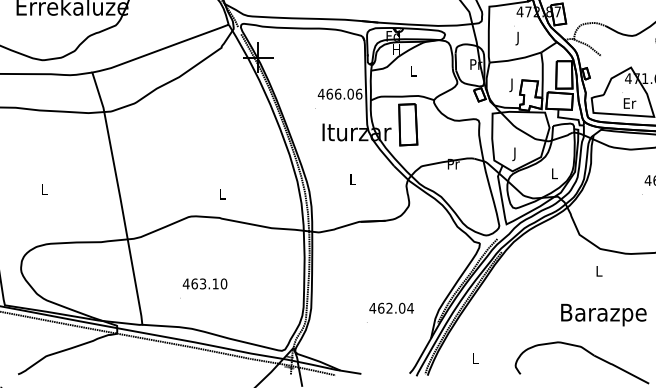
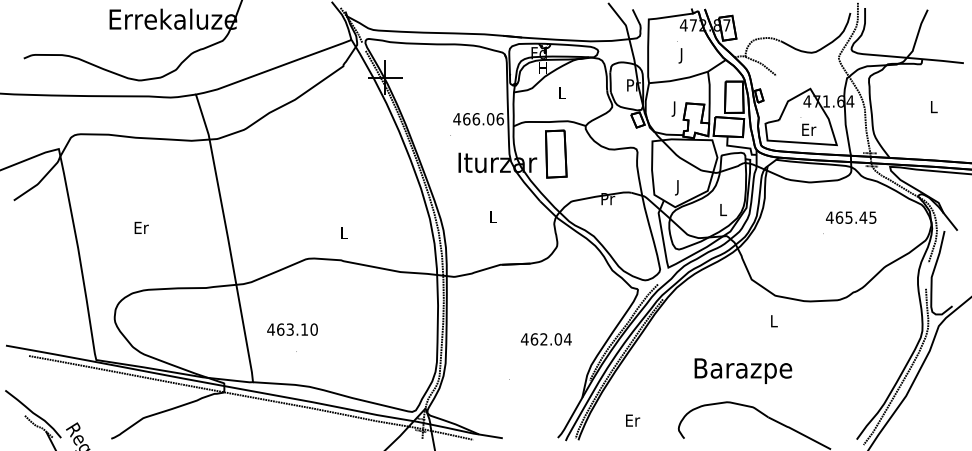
text: (44, 189) -> (141, 227), L -> Er
text: (205, 283) -> (292, 329), moved
text: (390, 308) -> (545, 339), moved
text: (603, 314) -> (743, 370), moved
text: (475, 358) -> (633, 420), L -> Er

